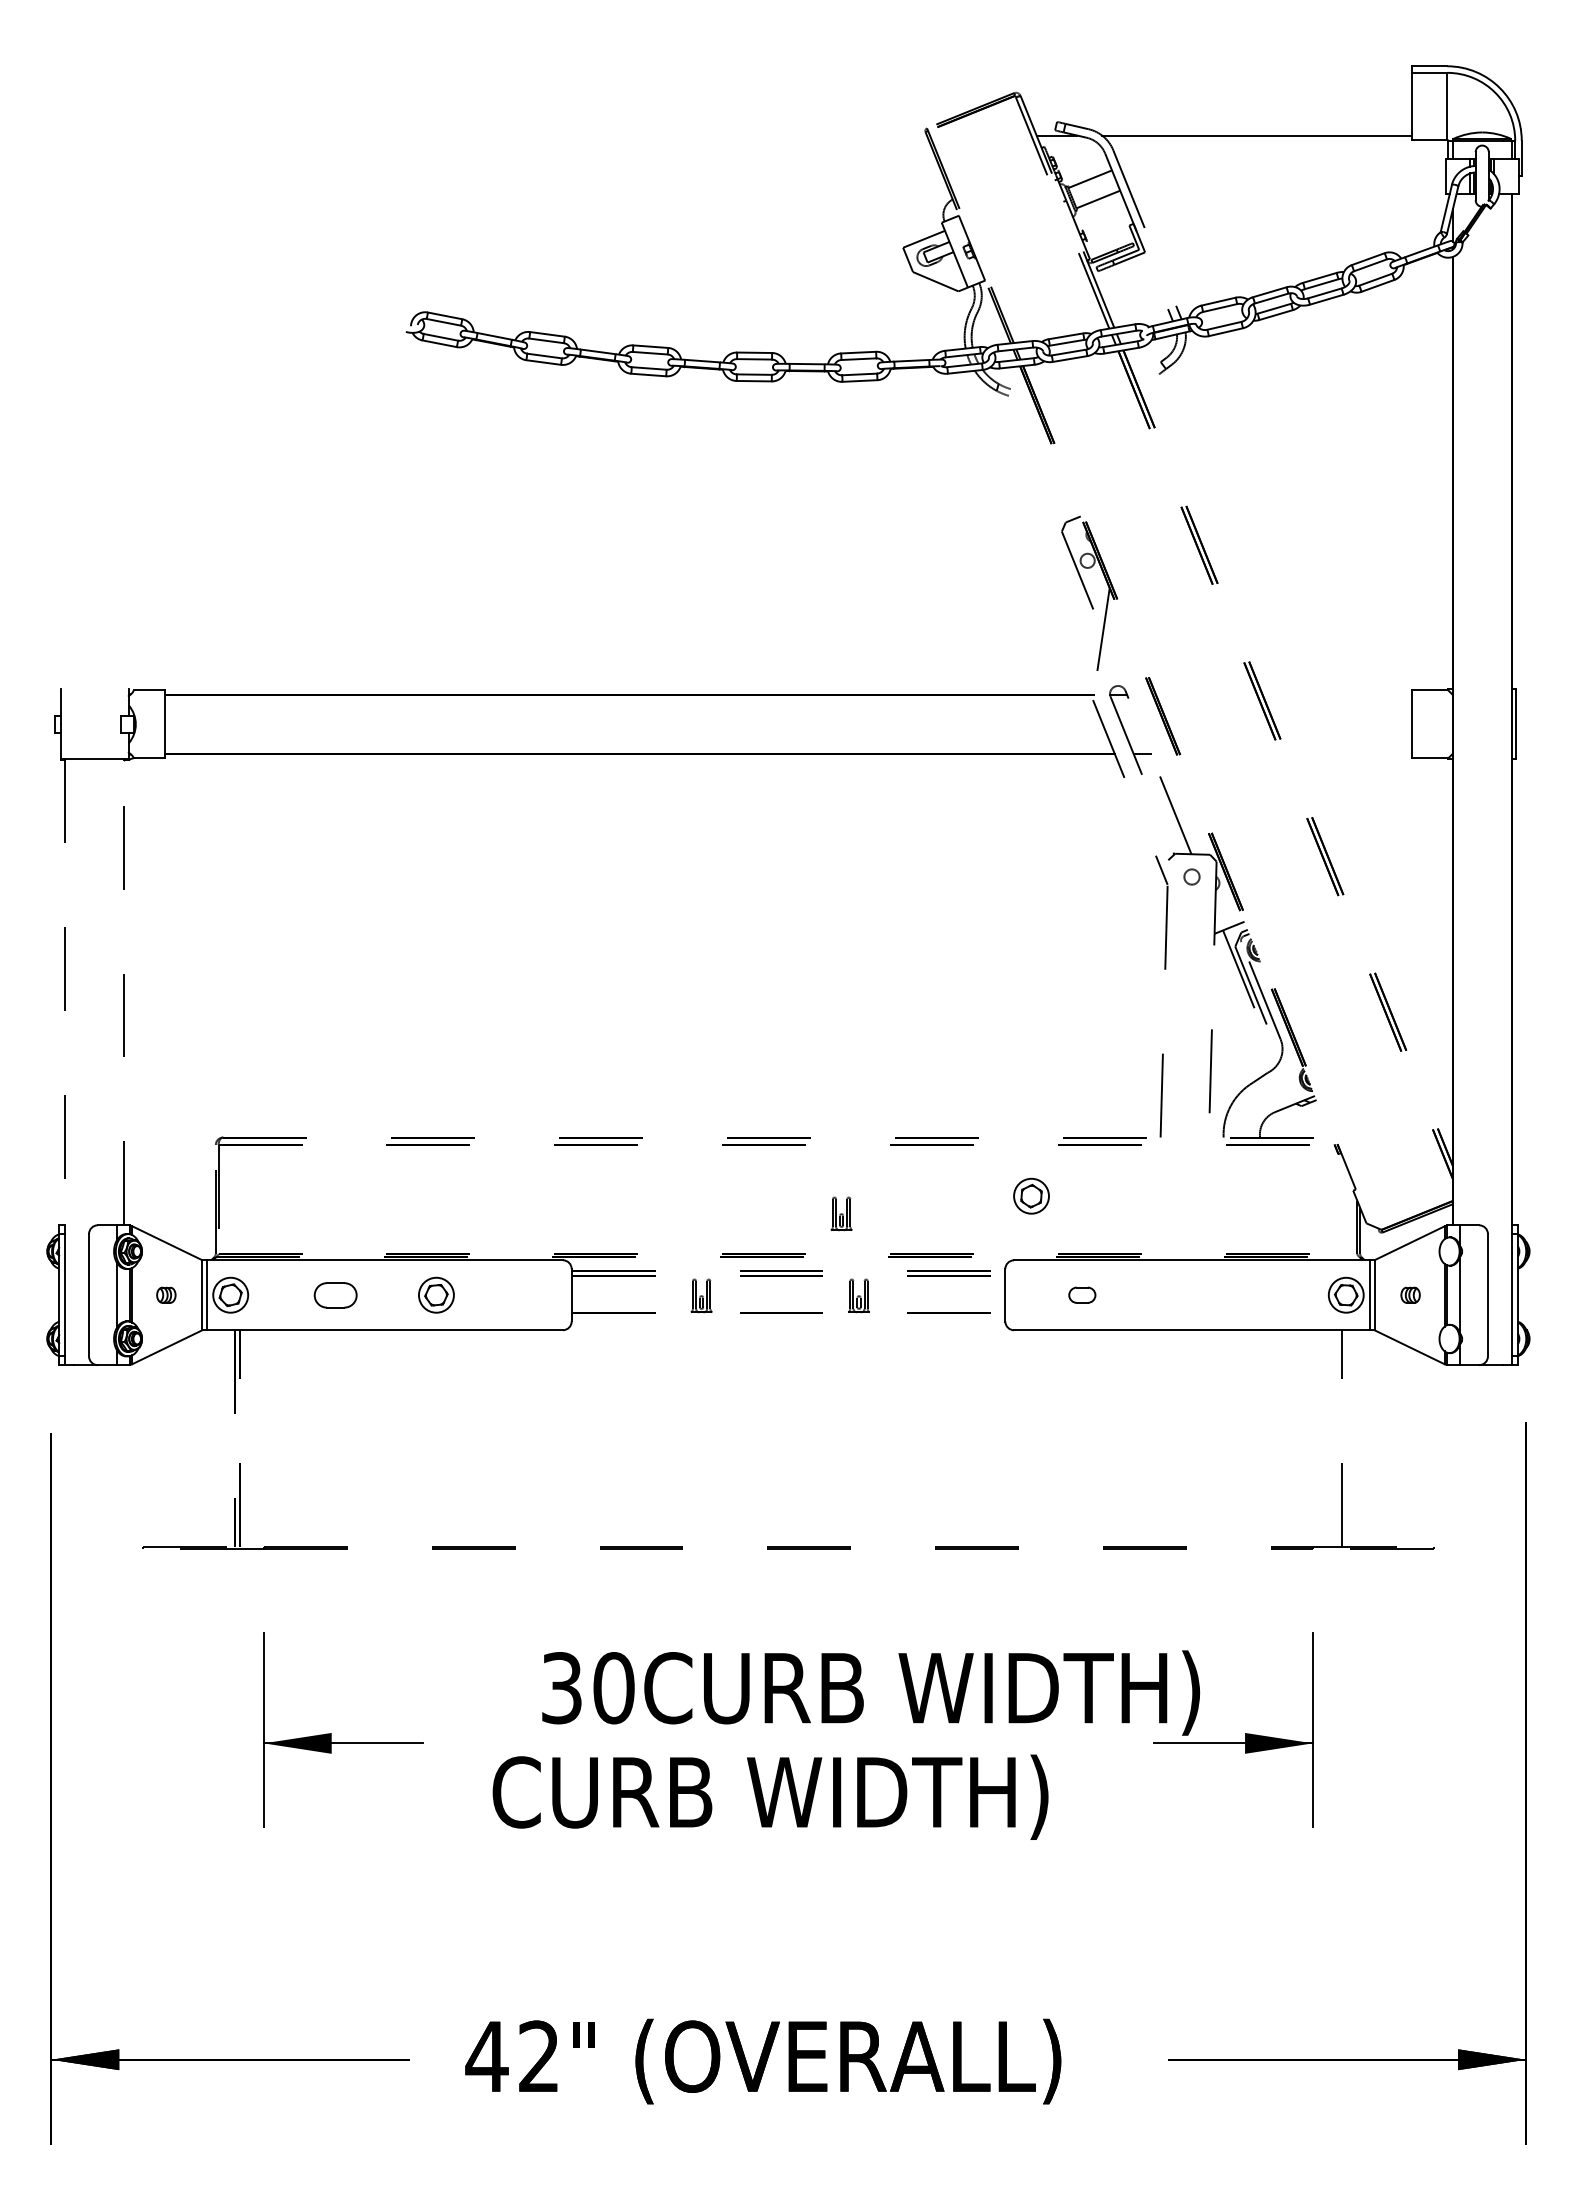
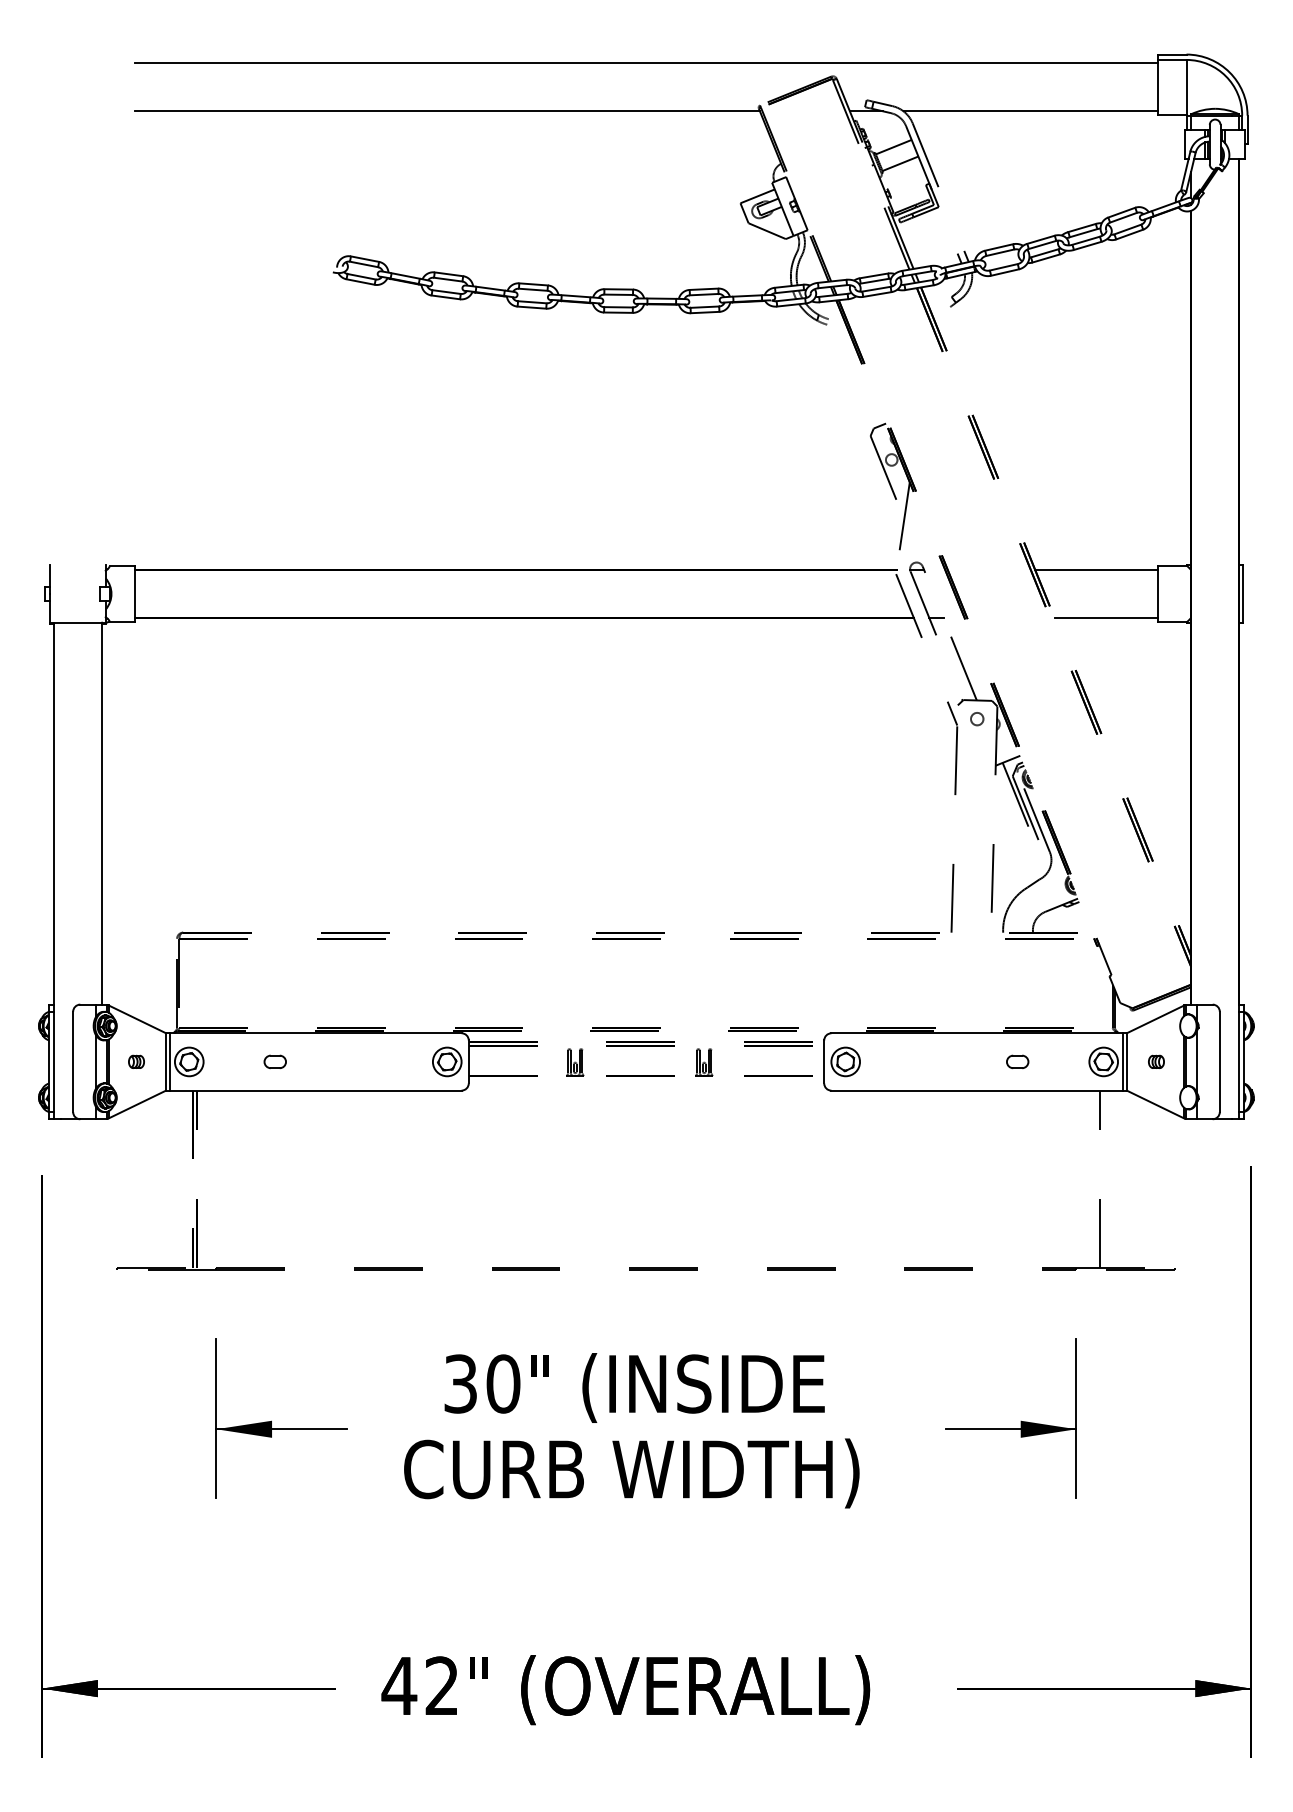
line: (788, 76) -> (646, 62), added
line: (545, 135) -> (447, 111), added
line: (1337, 695) -> (1096, 570), added
line: (1349, 753) -> (1106, 617), added
line: (124, 992) -> (102, 813), dashed -> solid
line: (65, 993) -> (53, 814), dashed -> solid
part: (1031, 1195) -> (845, 1061), moved
part: (841, 1213) -> (689, 994), removed
part: (335, 1294) -> (275, 1061), size x0.62
part: (436, 1294) -> (447, 1061), moved
part: (1082, 1294) -> (1017, 1061), moved
text: (922, 1692) -> (756, 1387), CURB WIDTH) -> " (INSIDE

